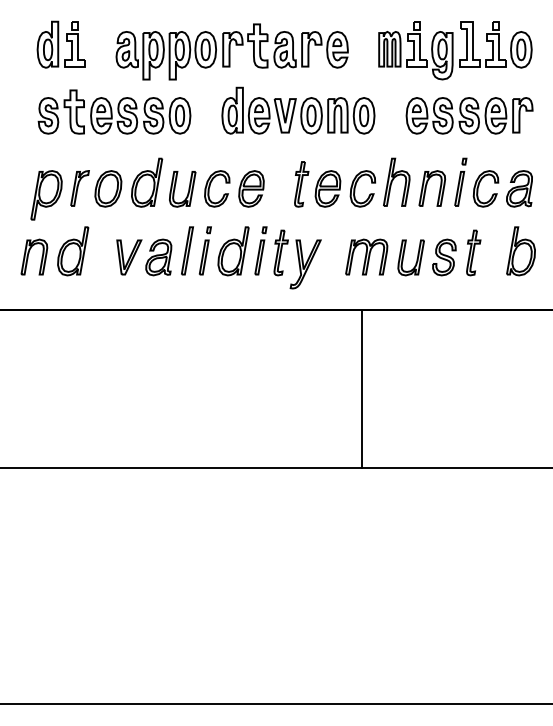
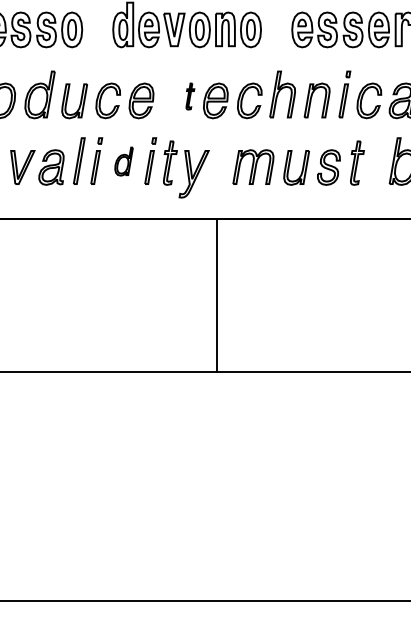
part: (301, 184) -> (190, 96), size x0.6
part: (233, 251) -> (124, 161), size x0.6
line: (362, 388) -> (217, 294), moved

